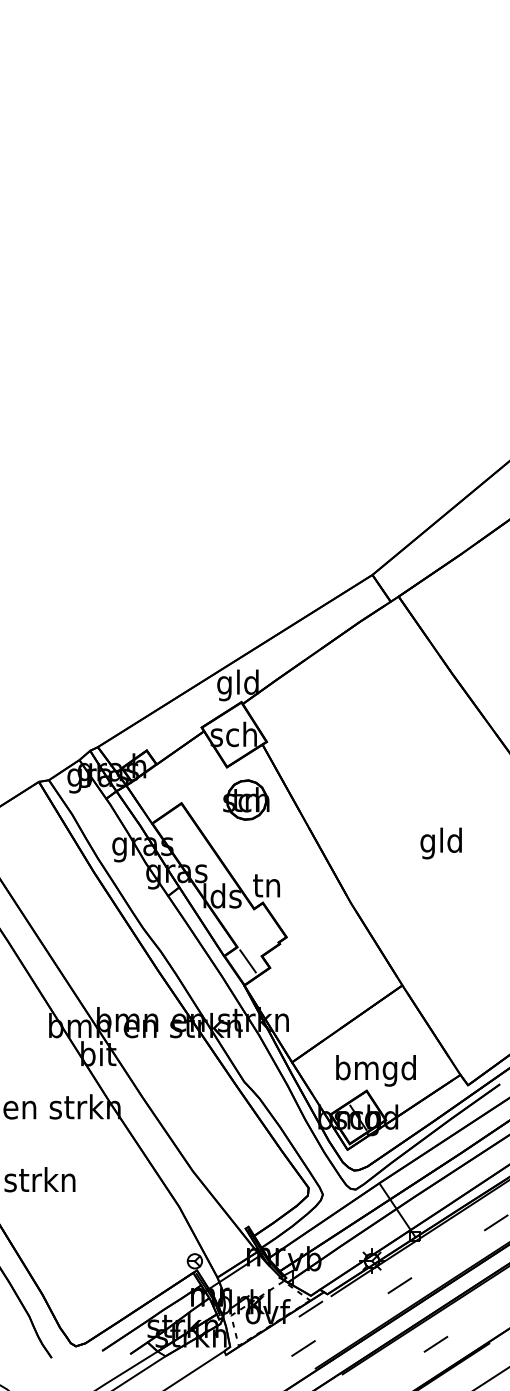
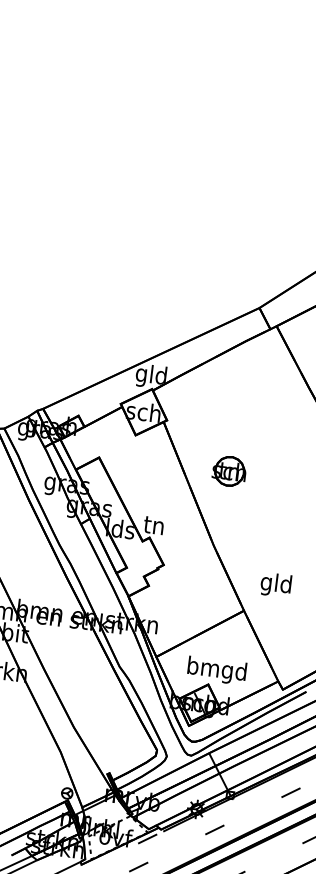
part: (246, 799) -> (229, 470), moved
text: (440, 843) -> (275, 585), moved
line: (247, 961) -> (132, 579), removed

